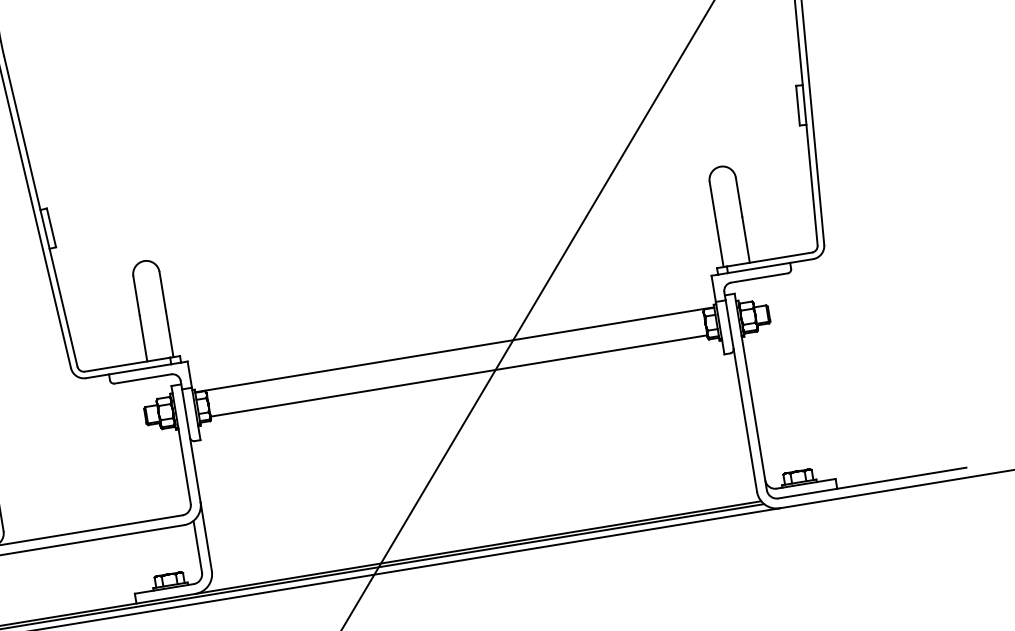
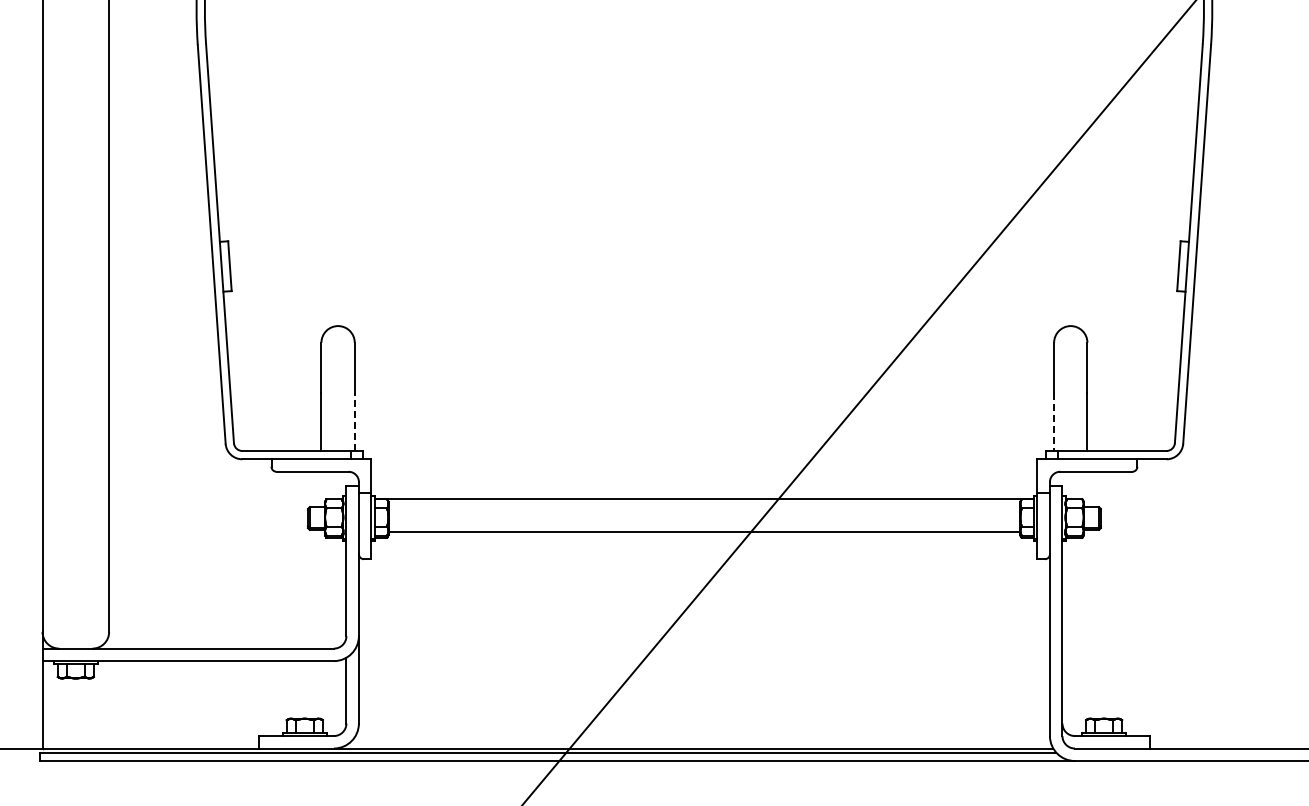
line: (720, 244) -> (1054, 422), solid -> dashed
line: (169, 334) -> (354, 421), solid -> dashed

